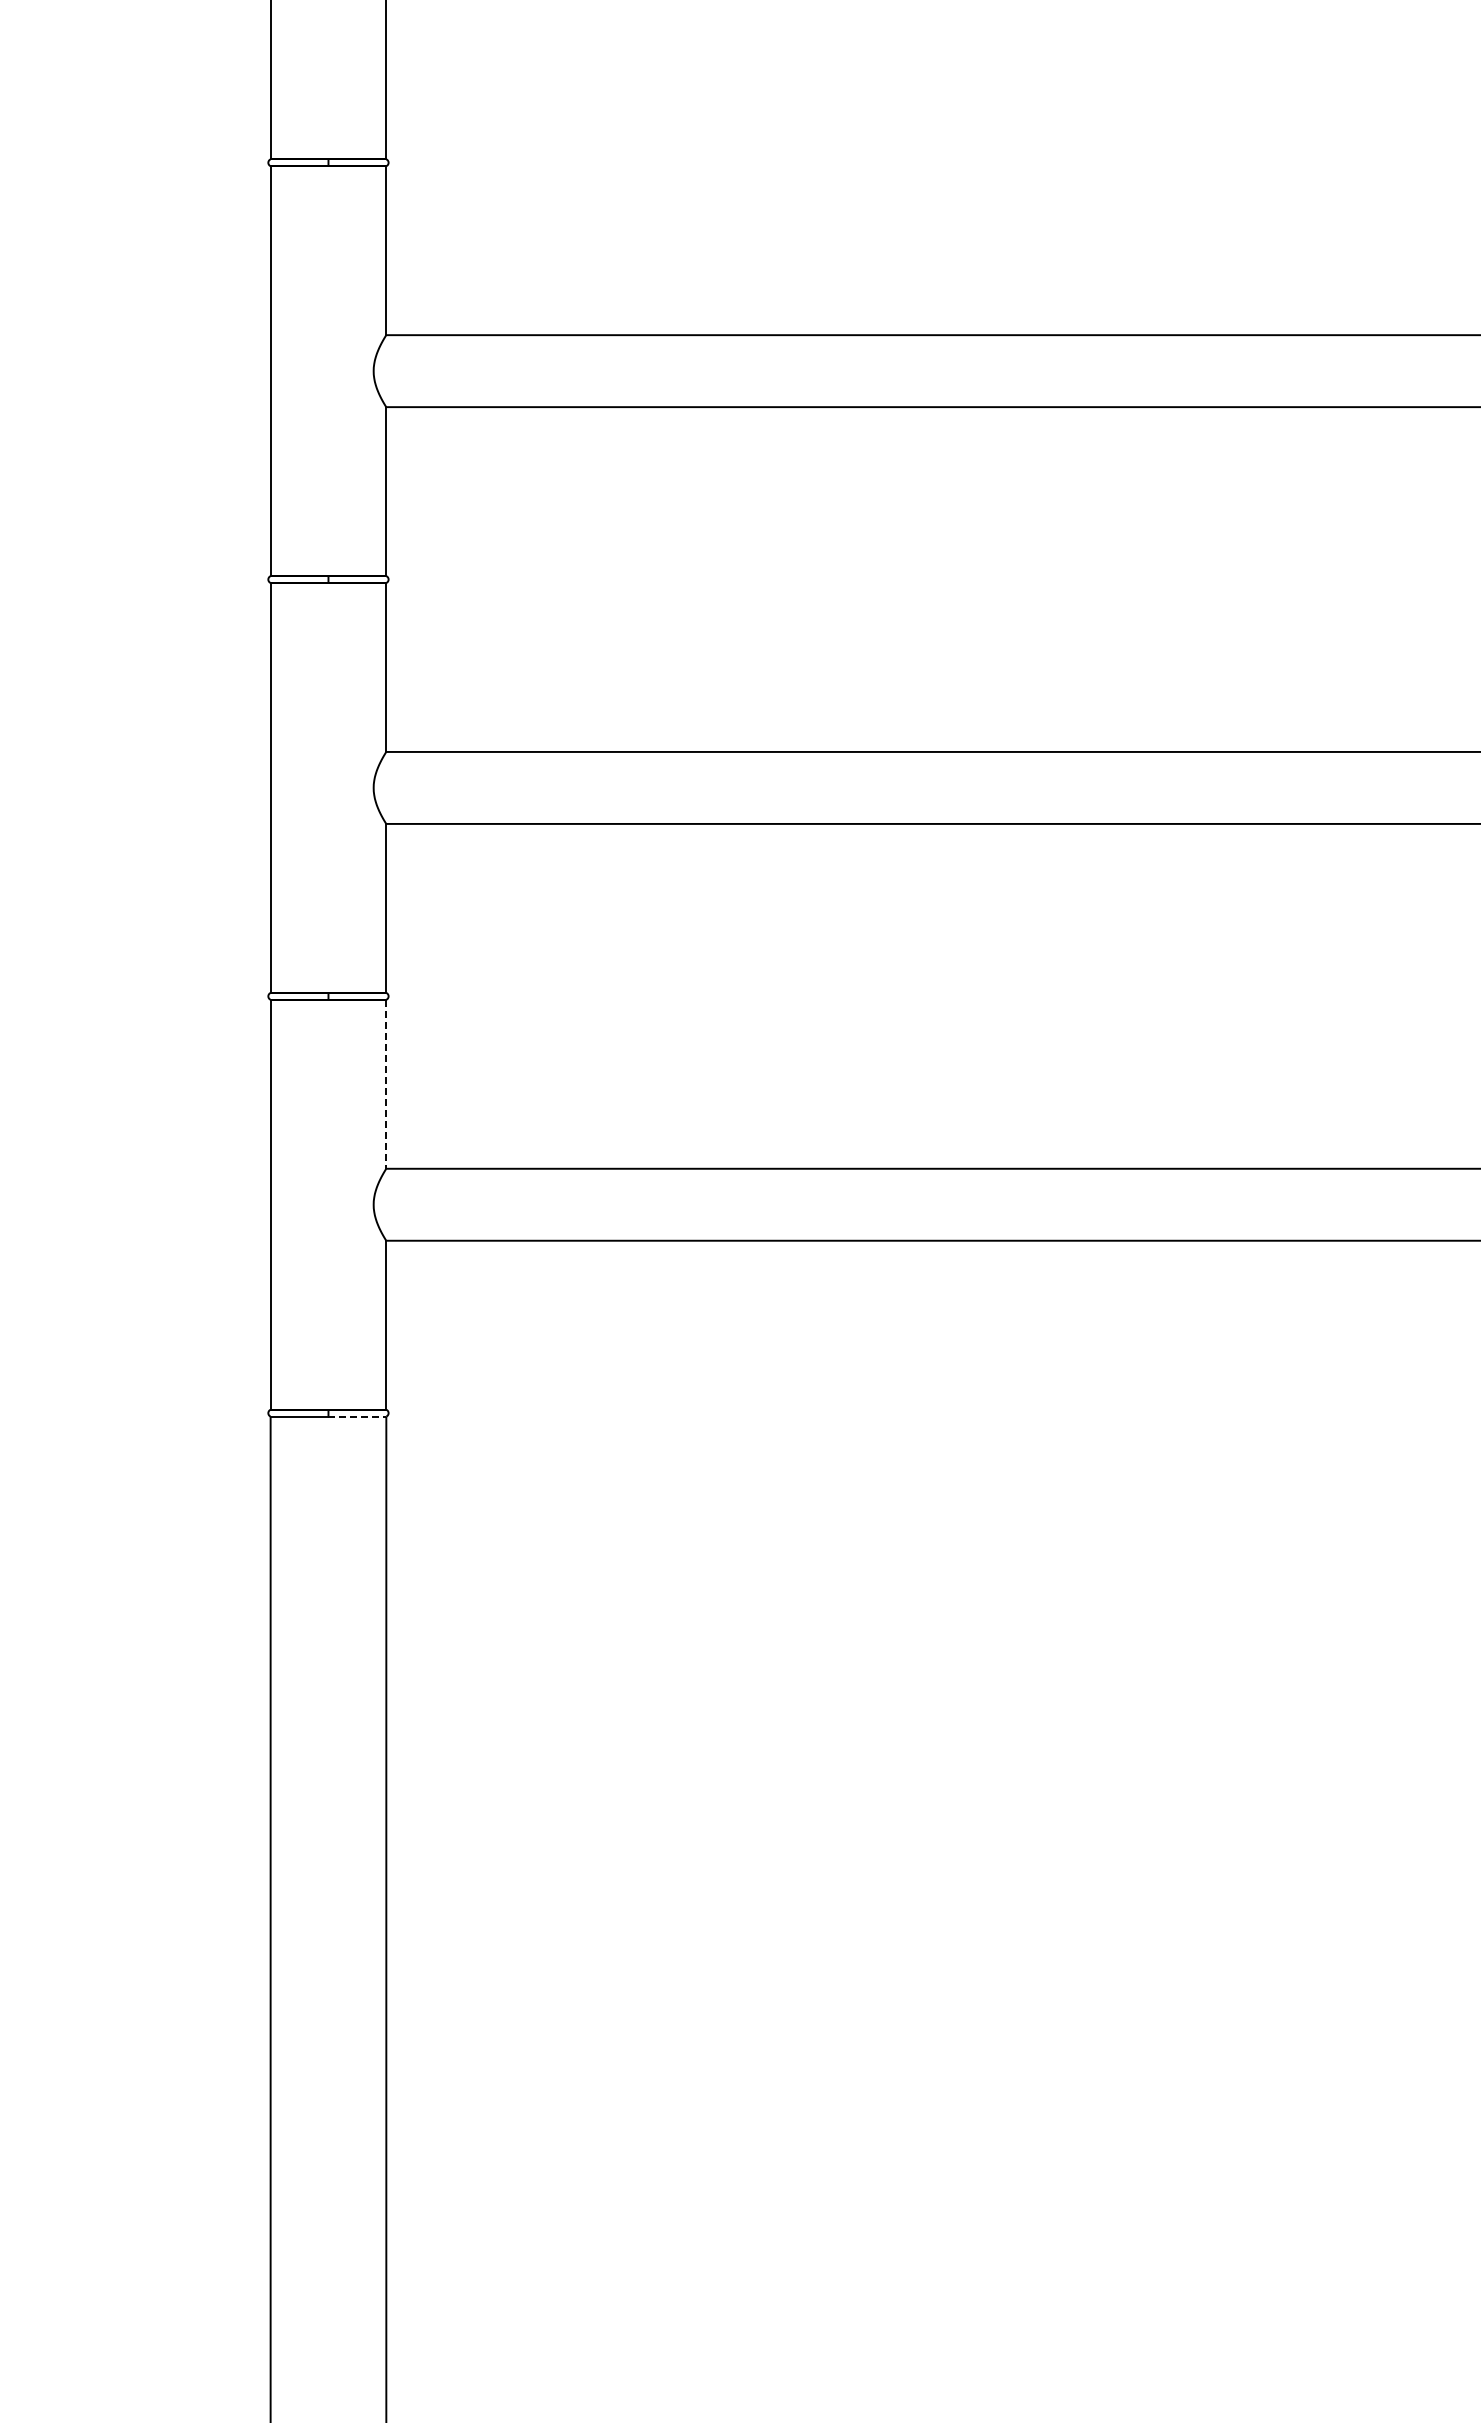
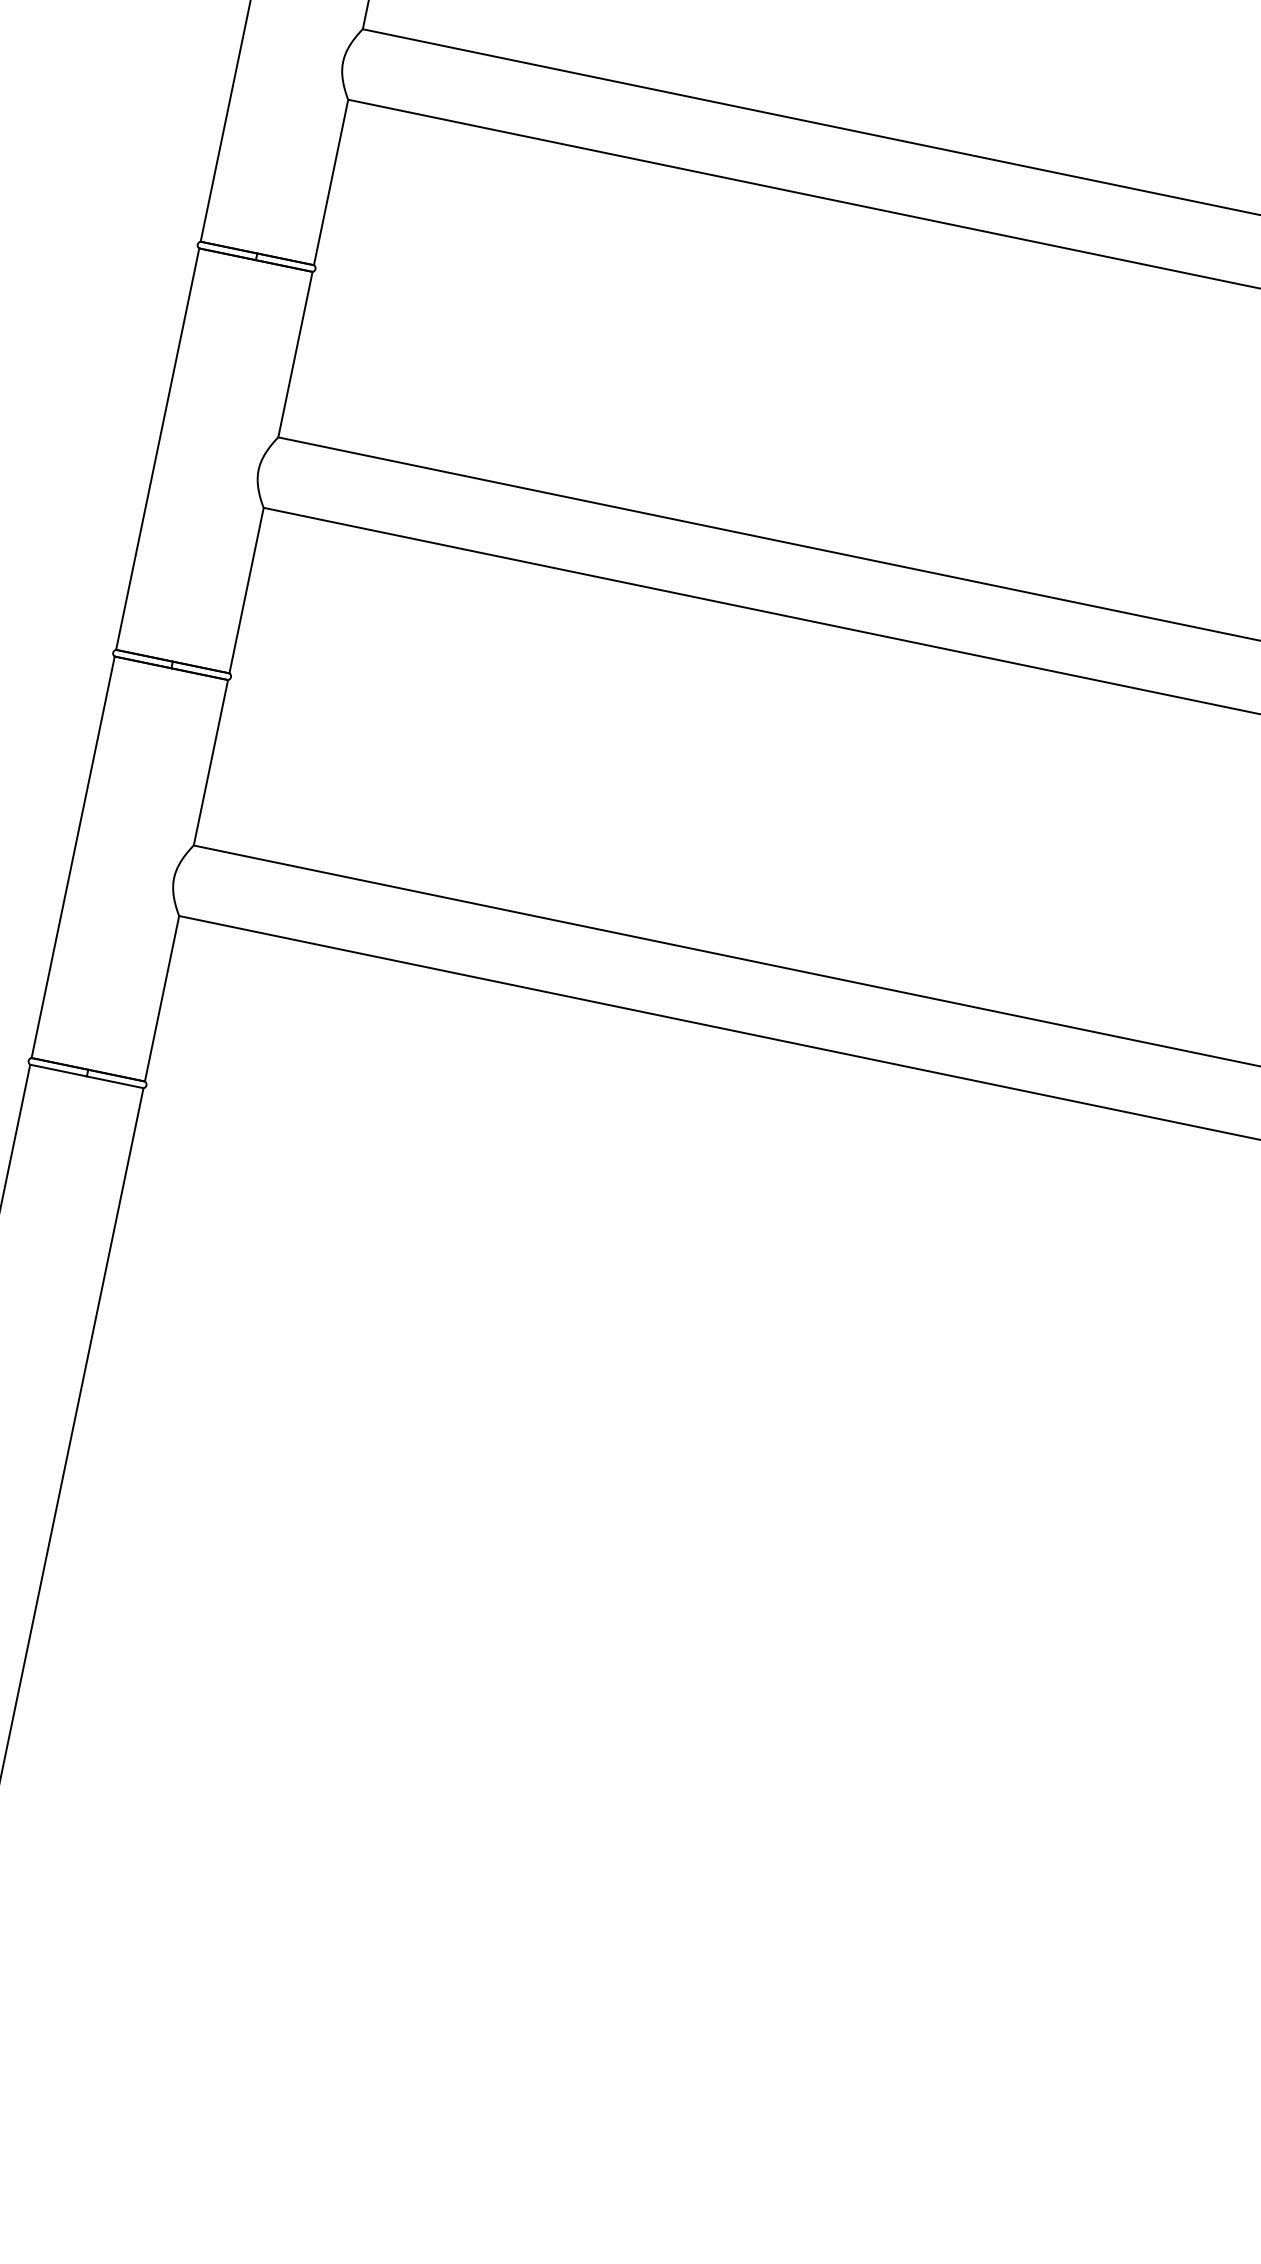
line: (386, 1084) -> (211, 763), dashed -> solid
line: (357, 1416) -> (115, 1082), dashed -> solid

